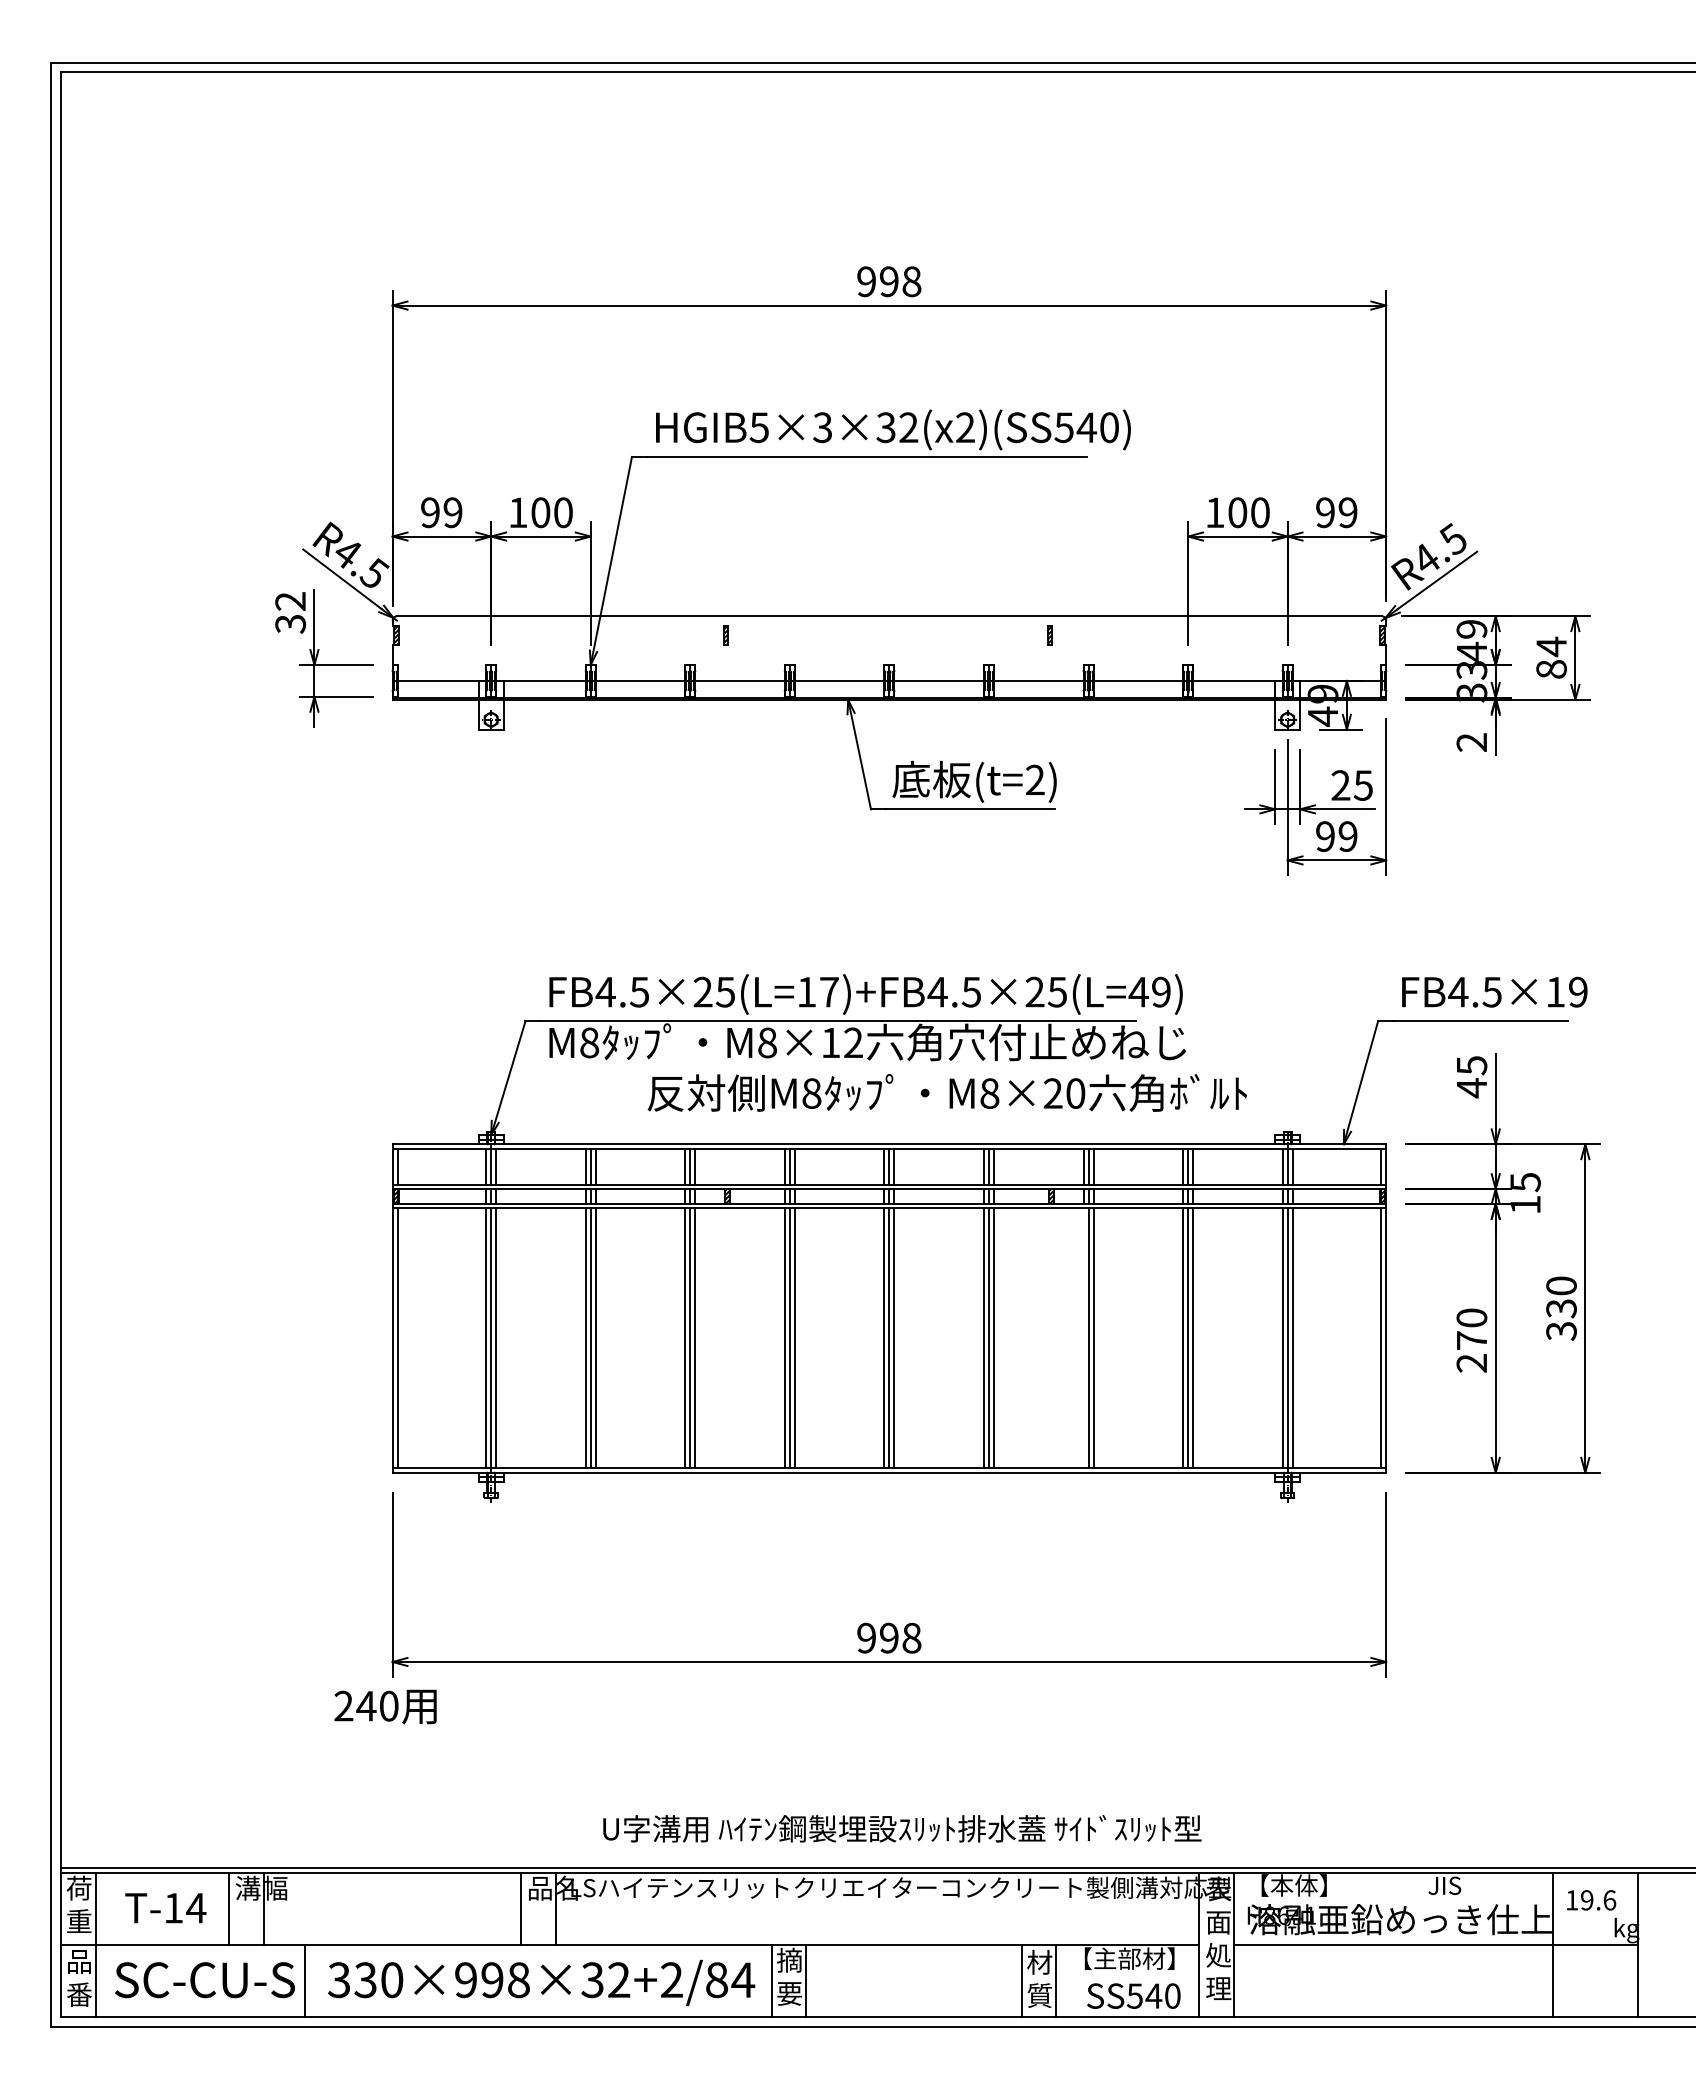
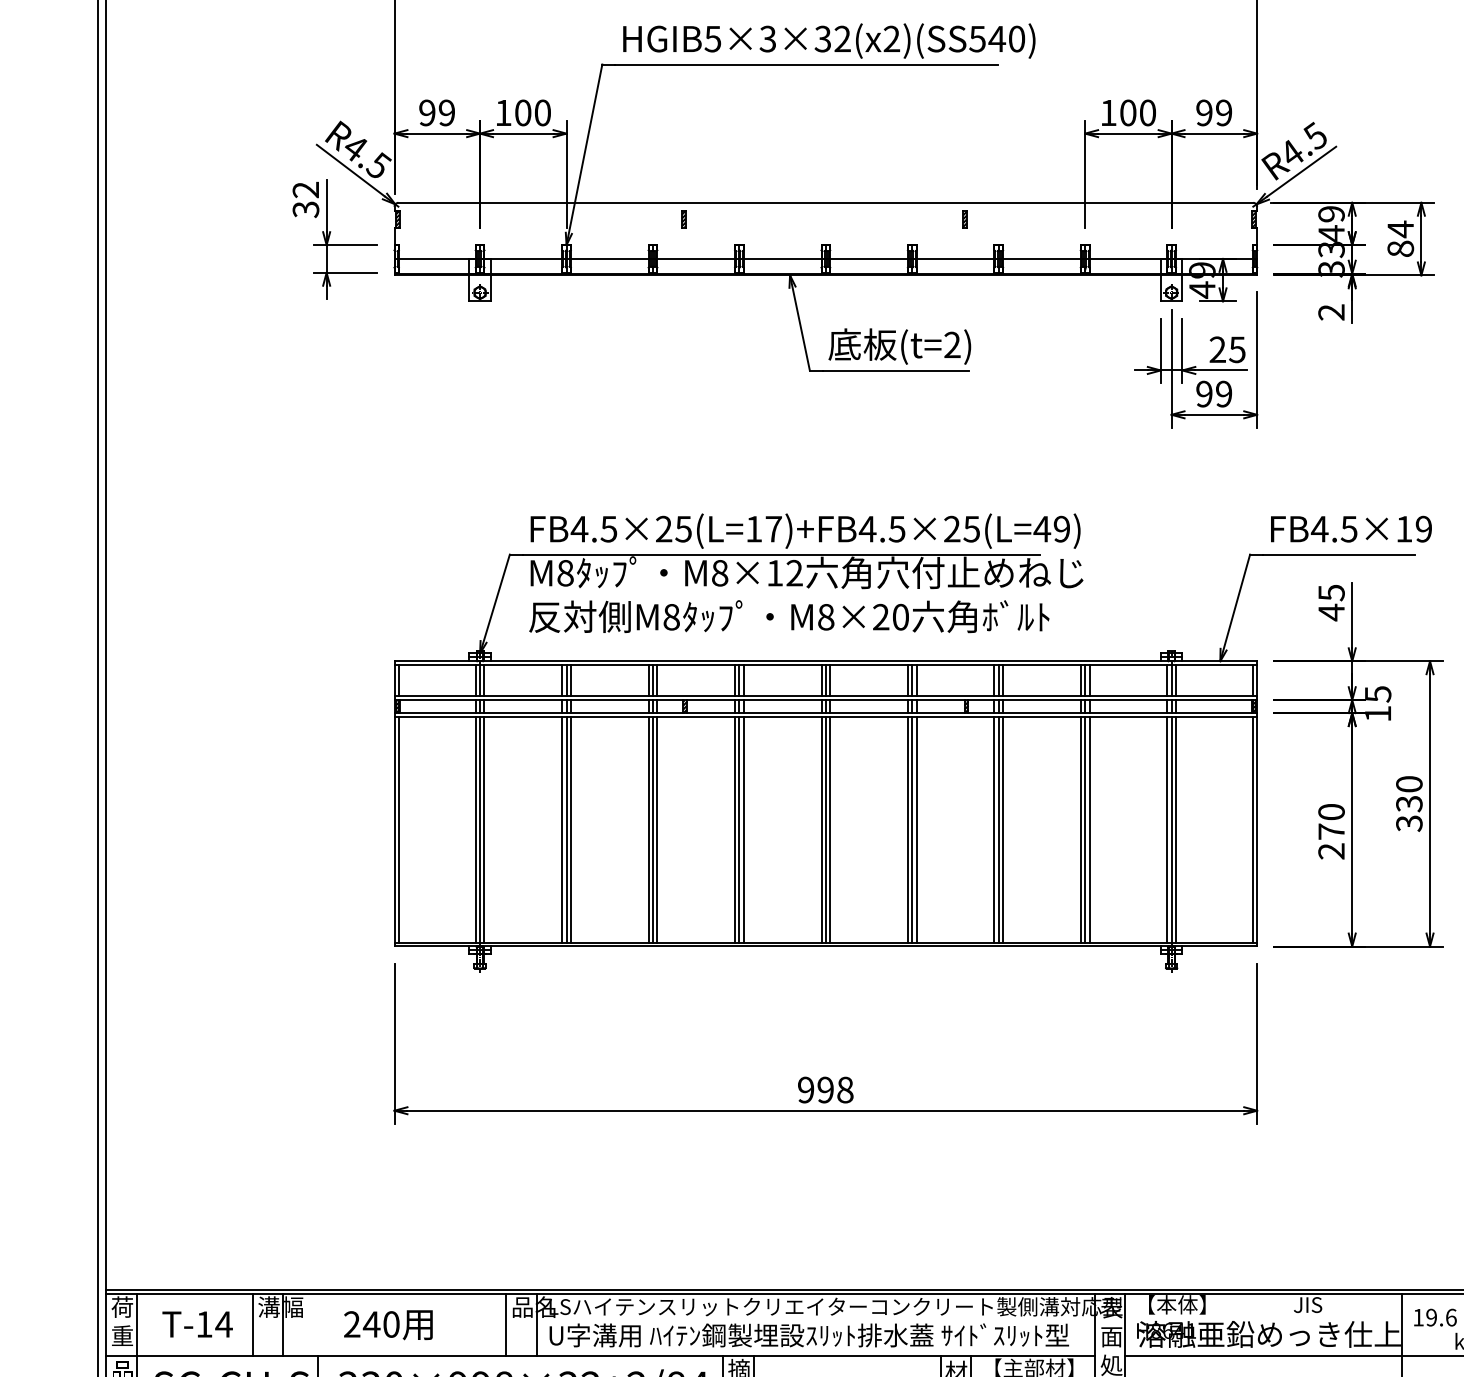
text: (946, 1092) -> (788, 616), moved
line: (1083, 1338) -> (994, 829), added
text: (385, 1706) -> (388, 1324), moved
text: (902, 1828) -> (809, 1335), moved

